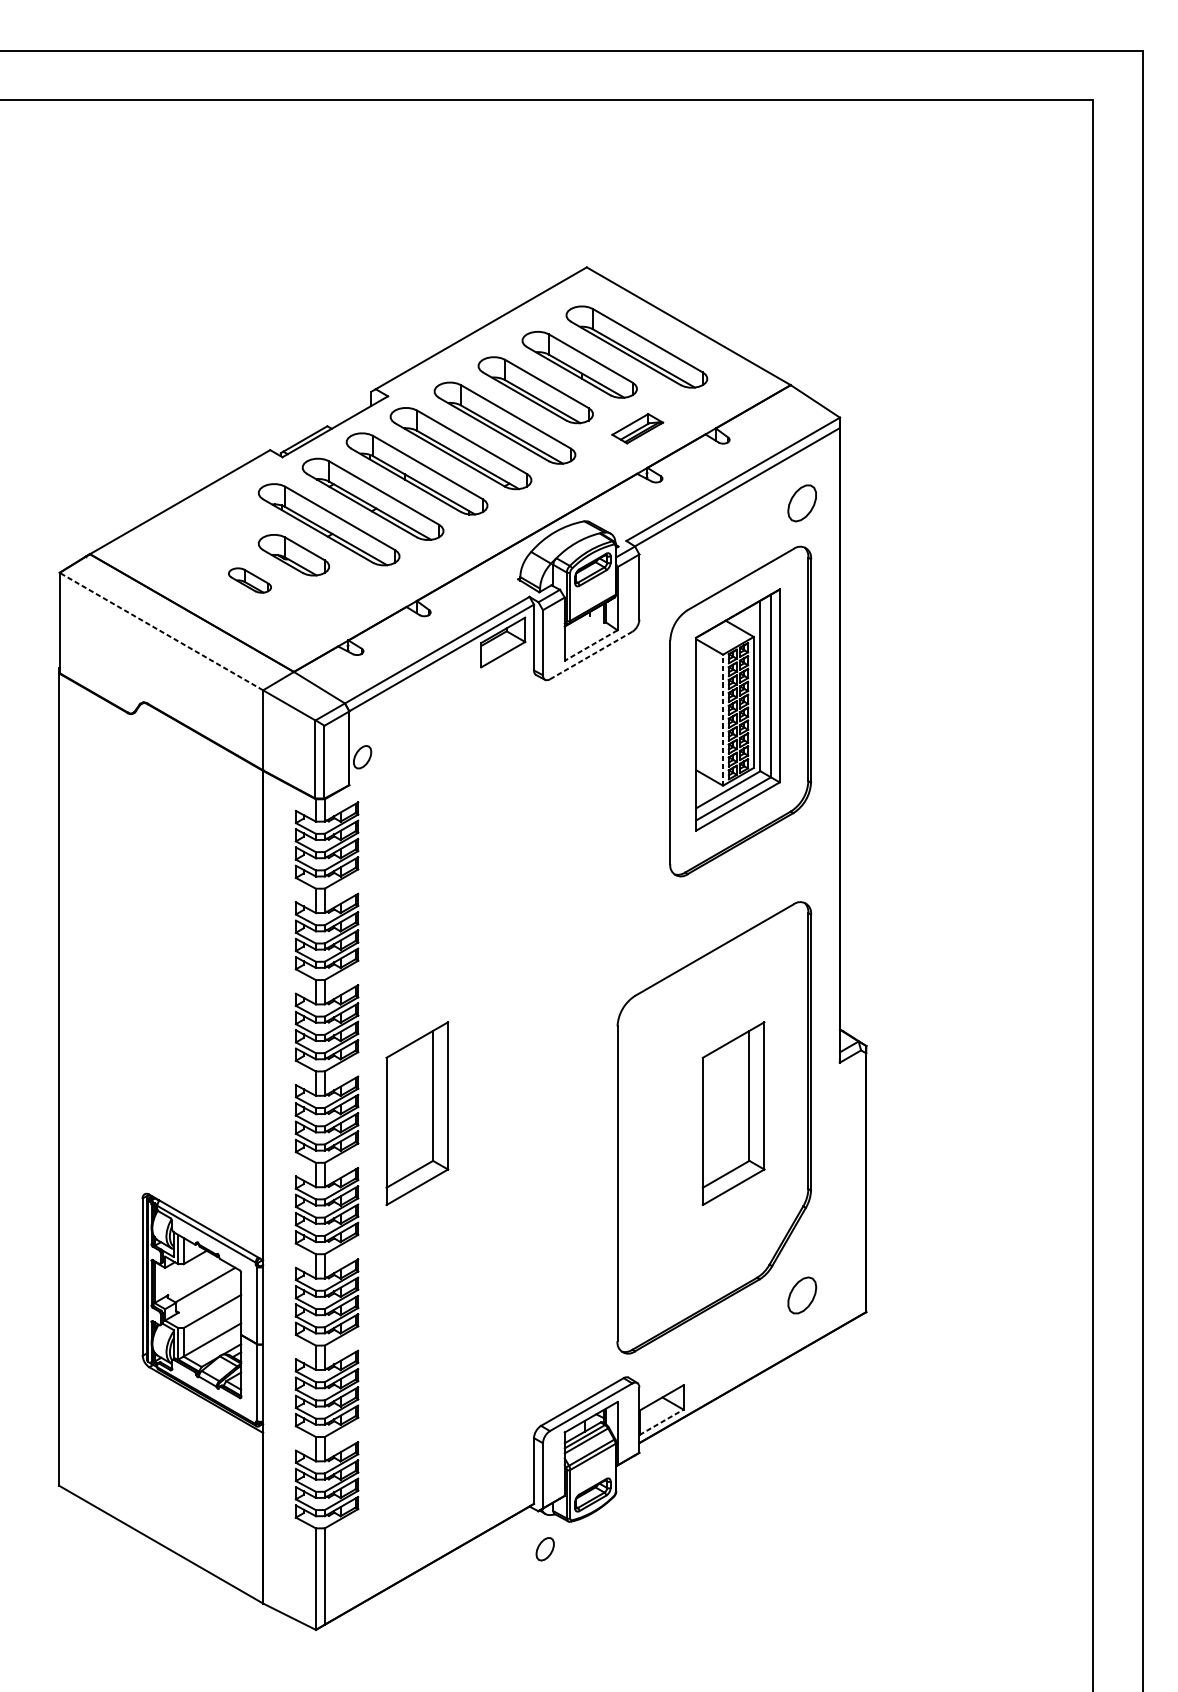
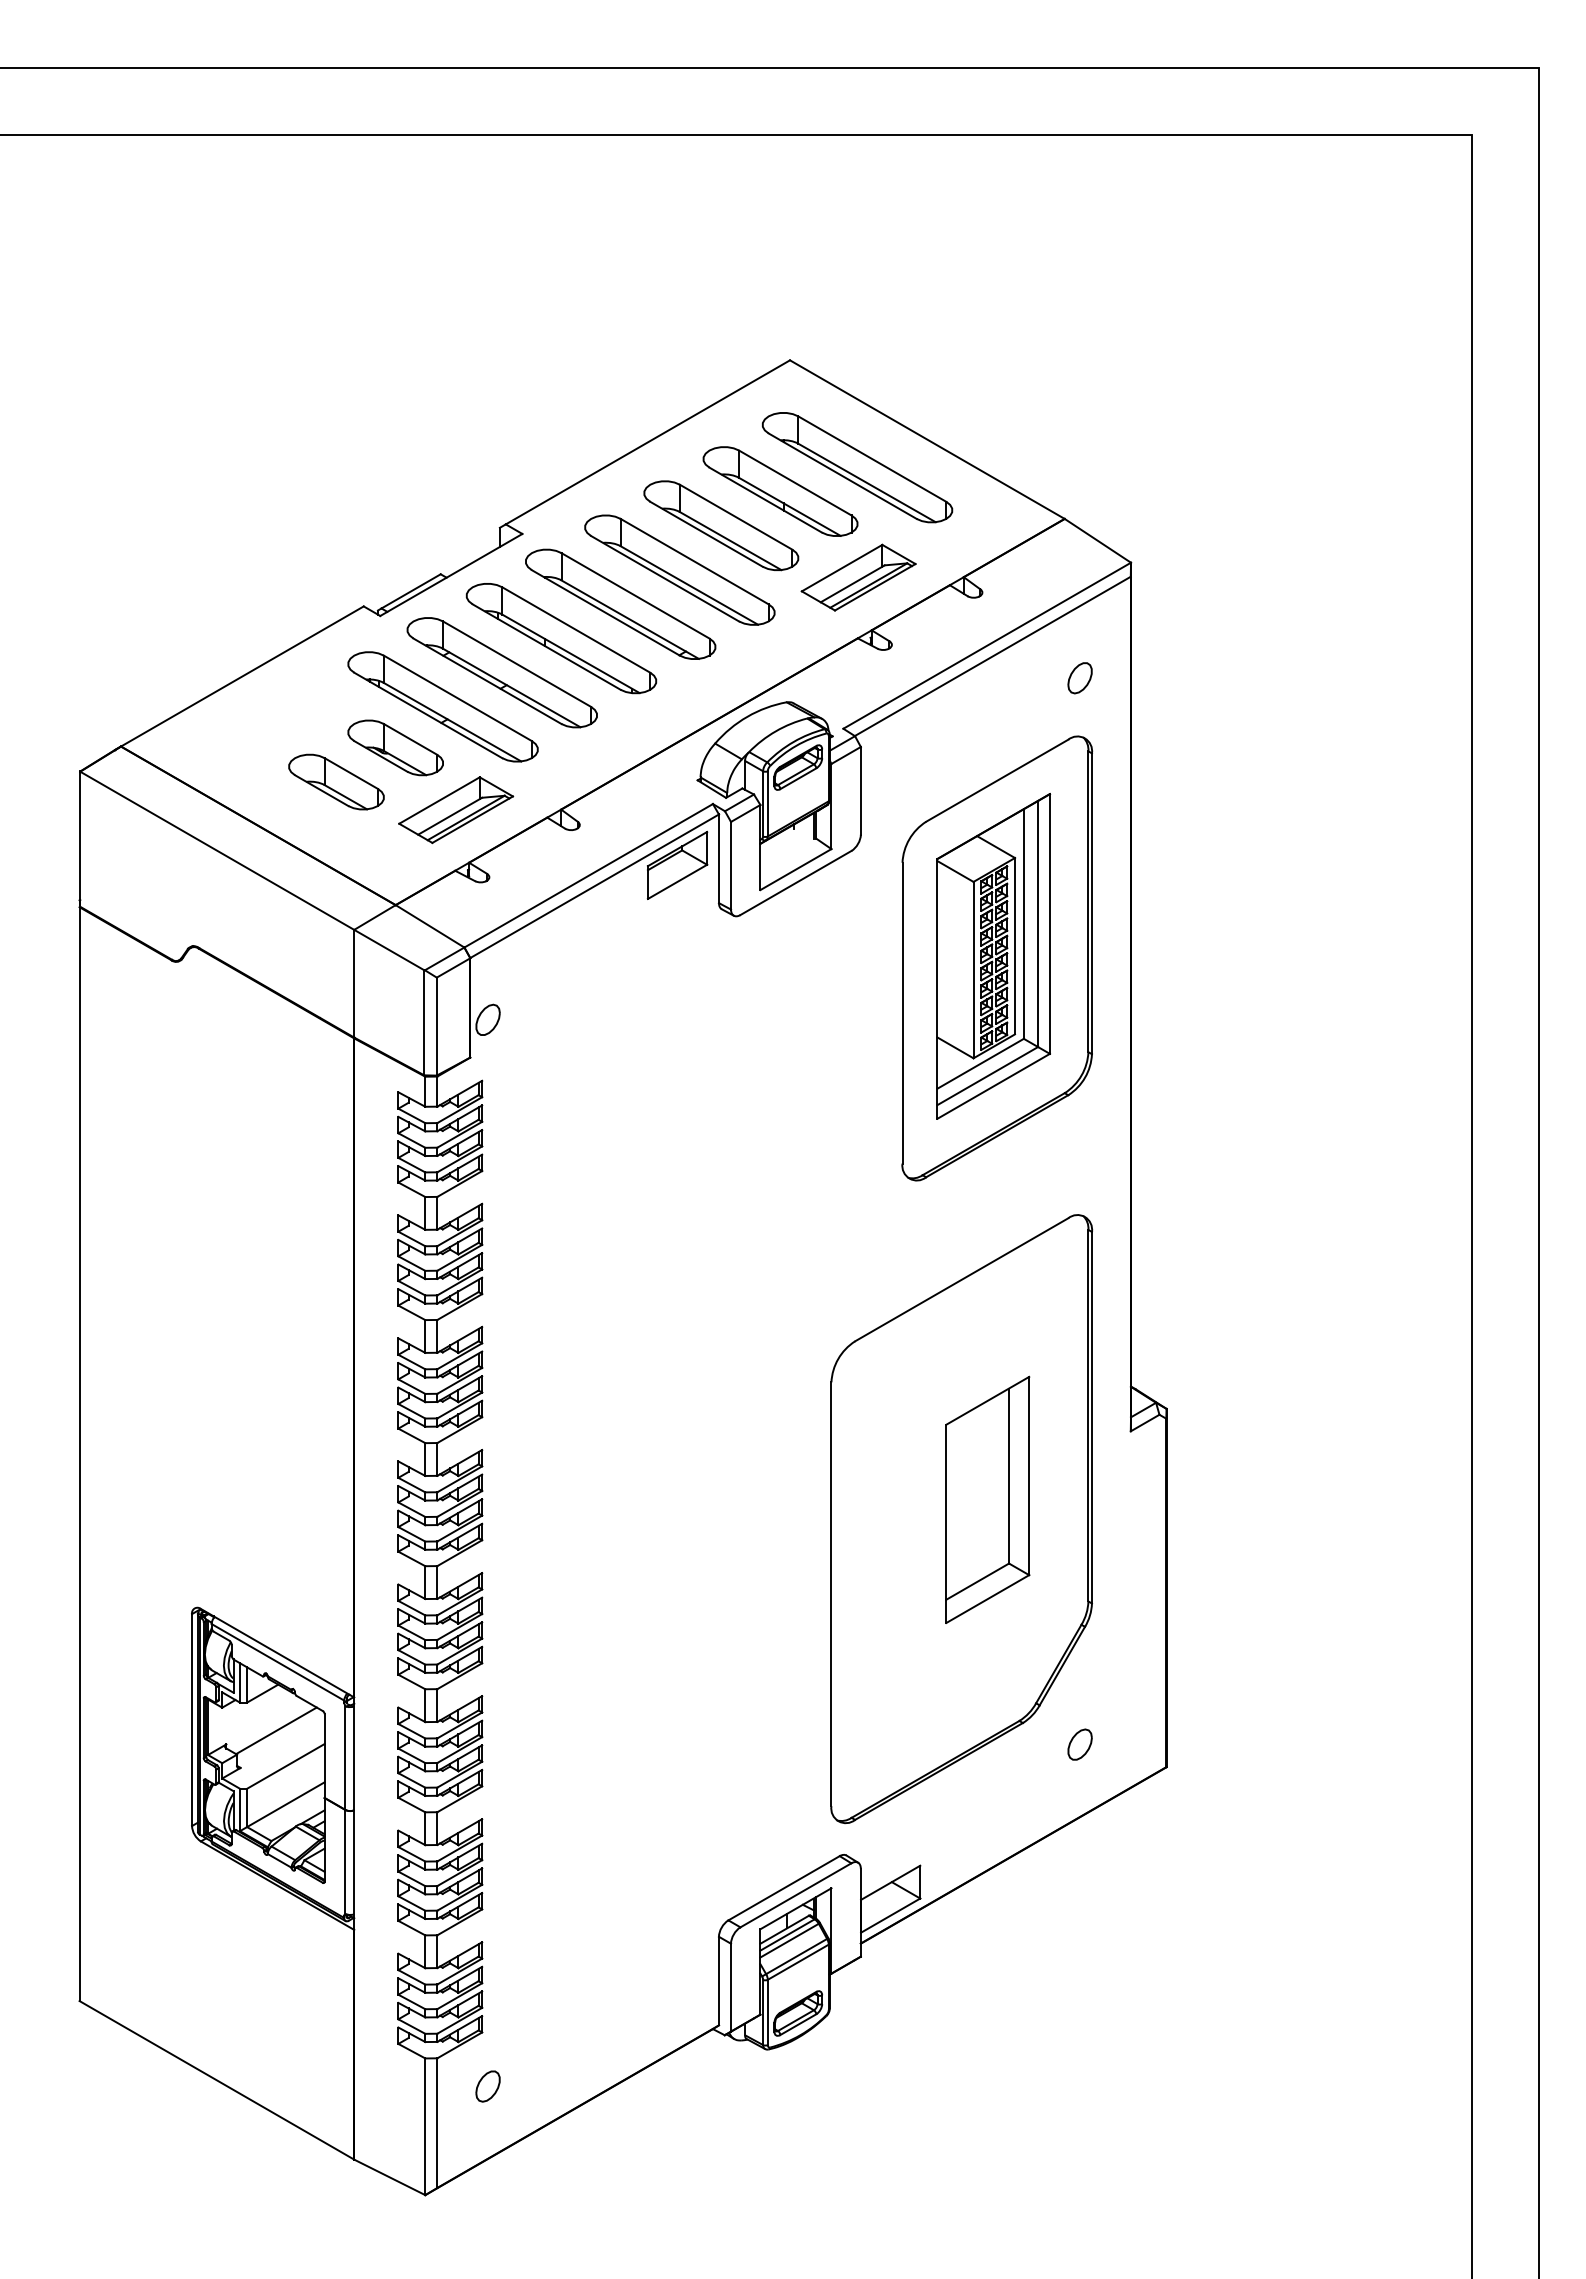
part: (637, 428) -> (858, 577), size x1.67
part: (801, 503) -> (1079, 678), size x0.62
part: (250, 580) -> (336, 781), size x1.67
part: (339, 601) -> (456, 810), added
line: (160, 631) -> (216, 850), dashed -> solid
line: (590, 645) -> (795, 869), dashed -> solid
line: (590, 655) -> (795, 883), dashed -> solid
line: (723, 719) -> (973, 969), dashed -> solid
part: (417, 1113) -> (561, 1499), removed
part: (801, 1295) -> (1079, 1744), size x0.62
line: (662, 1422) -> (891, 1915), dashed -> solid
part: (544, 1549) -> (487, 2086), moved

